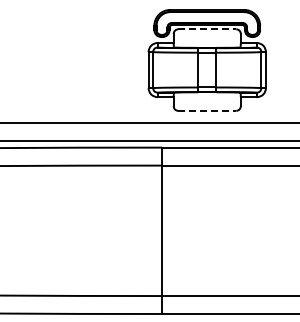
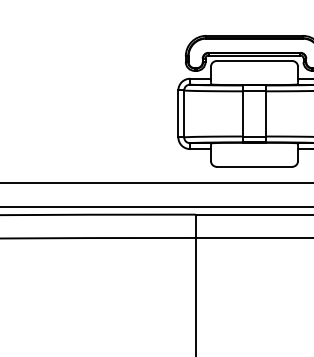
line: (207, 29) -> (254, 61), dashed -> solid
line: (207, 110) -> (254, 166), dashed -> solid

